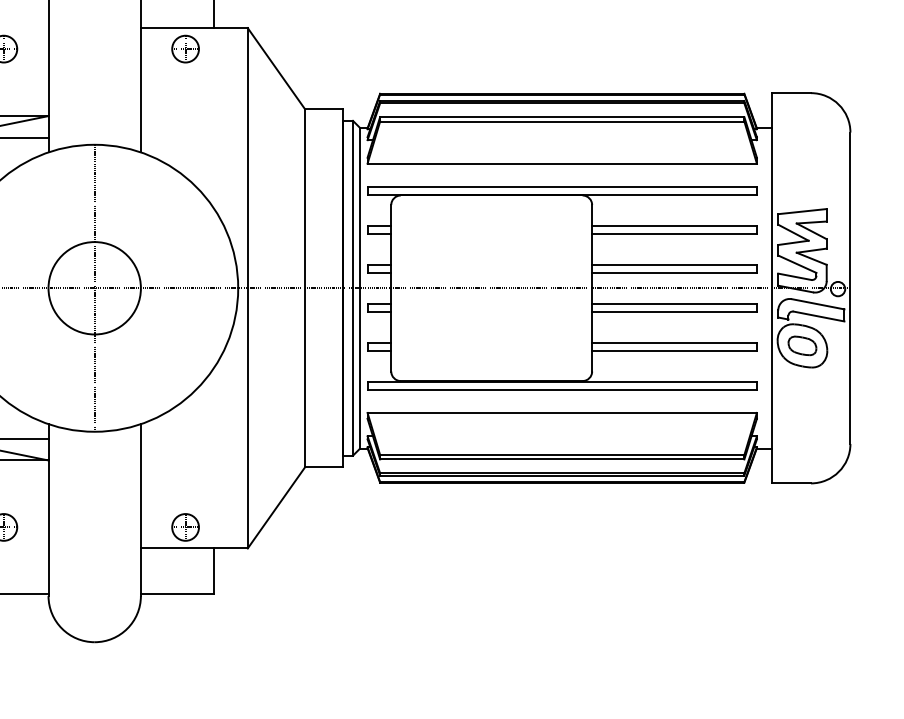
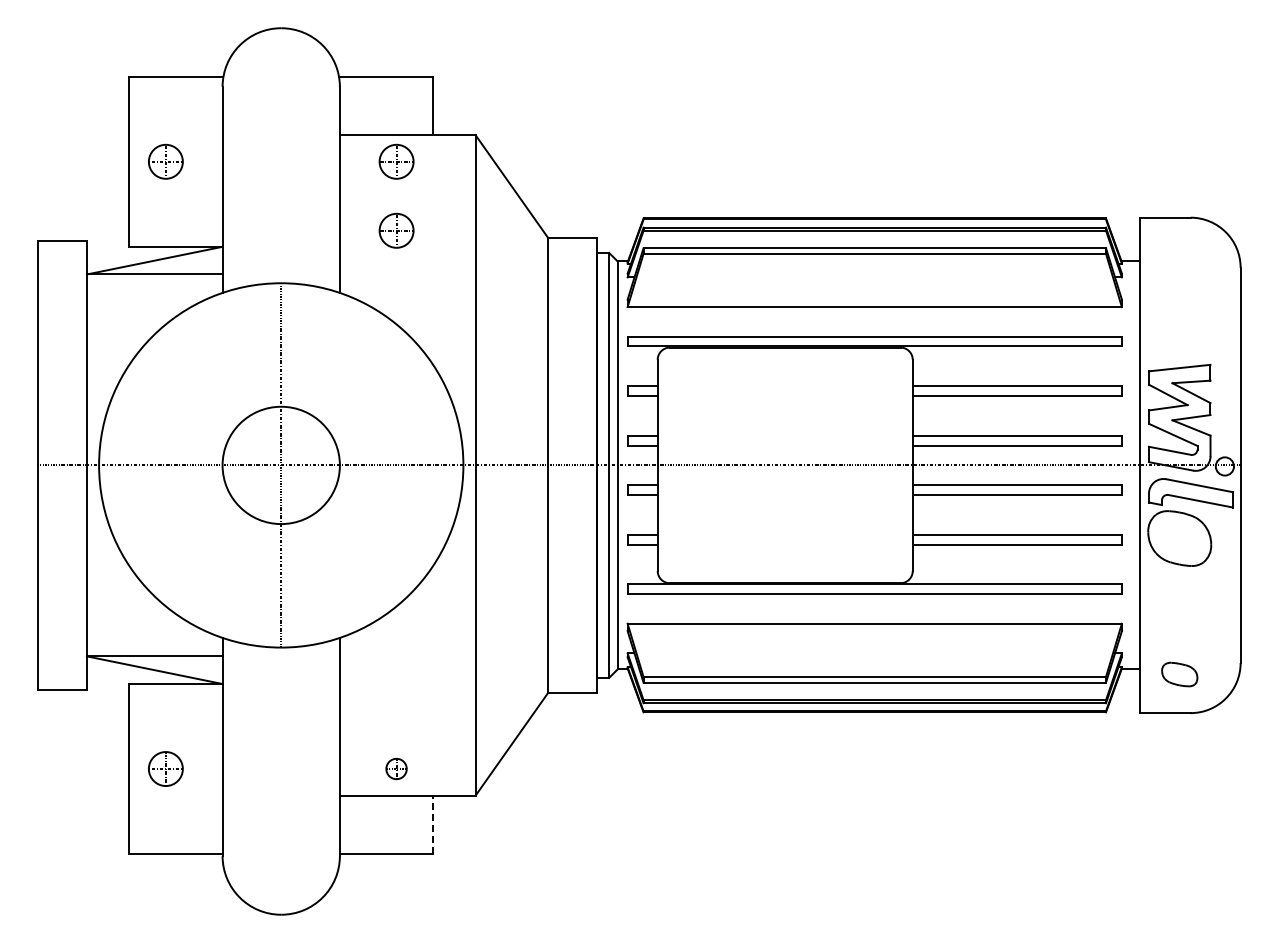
part: (185, 103) -> (396, 230), added
part: (802, 345) -> (1179, 674), moved
part: (185, 527) -> (396, 768), size x0.6
line: (214, 571) -> (433, 824), solid -> dashed

